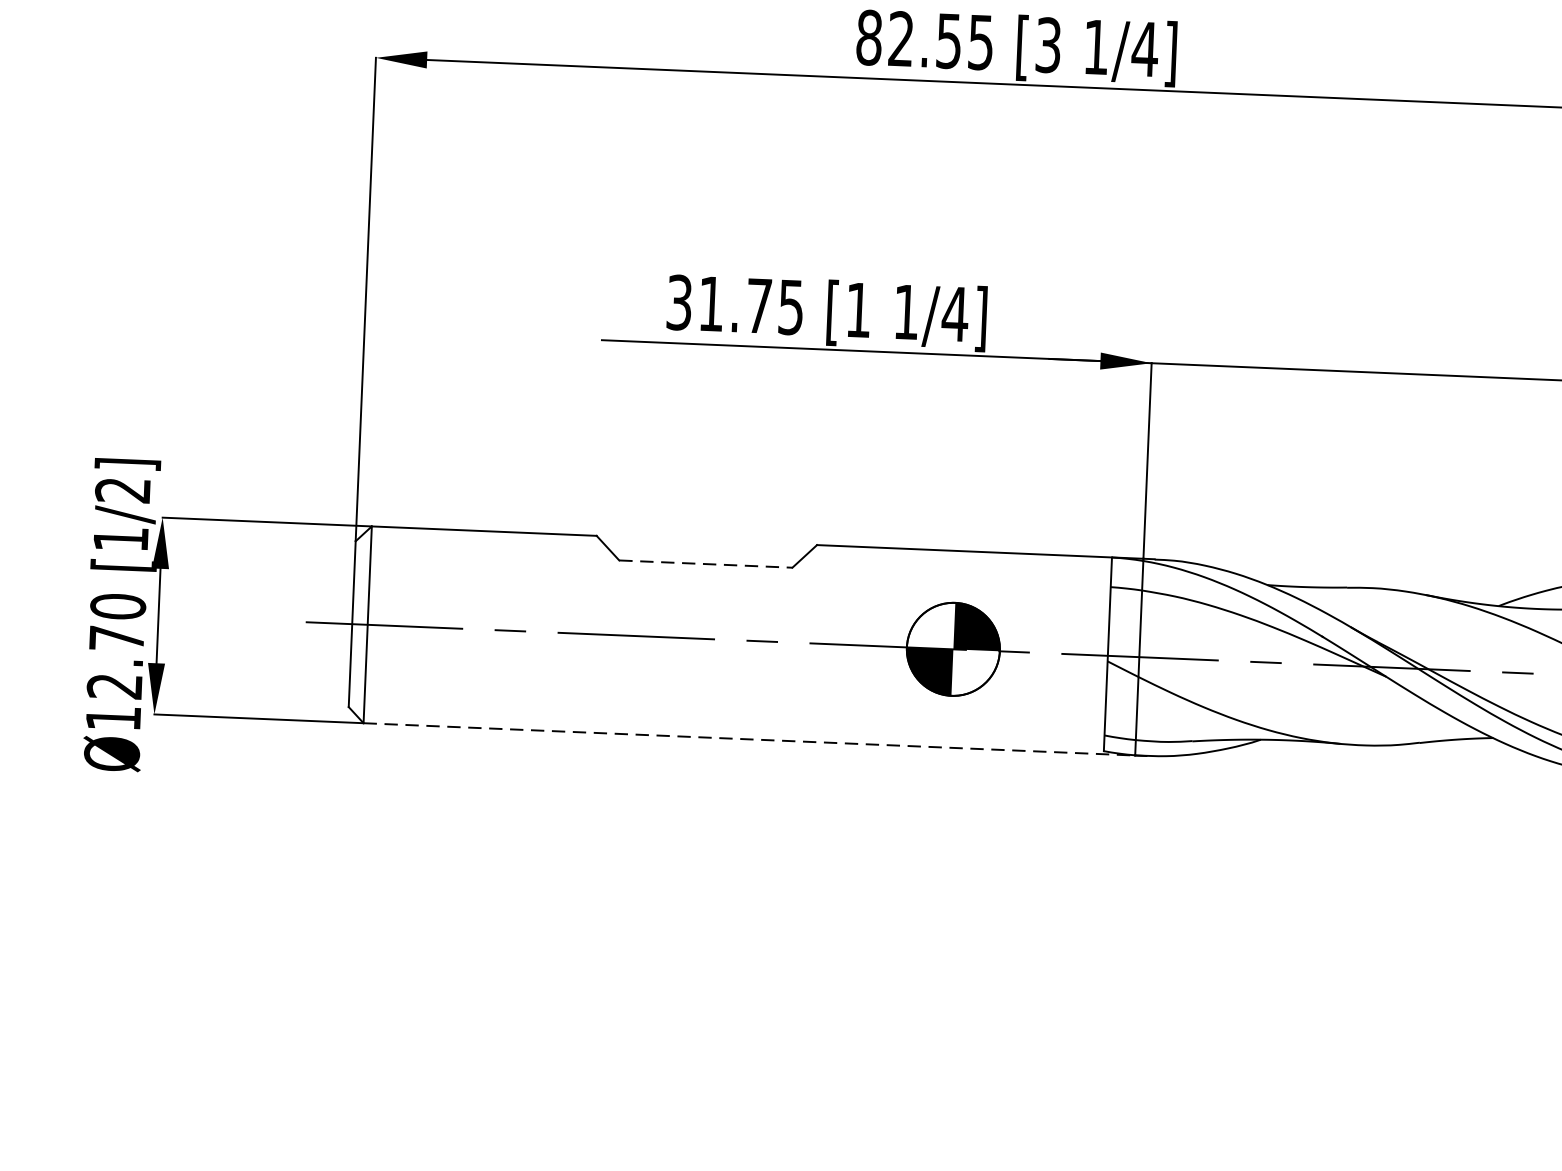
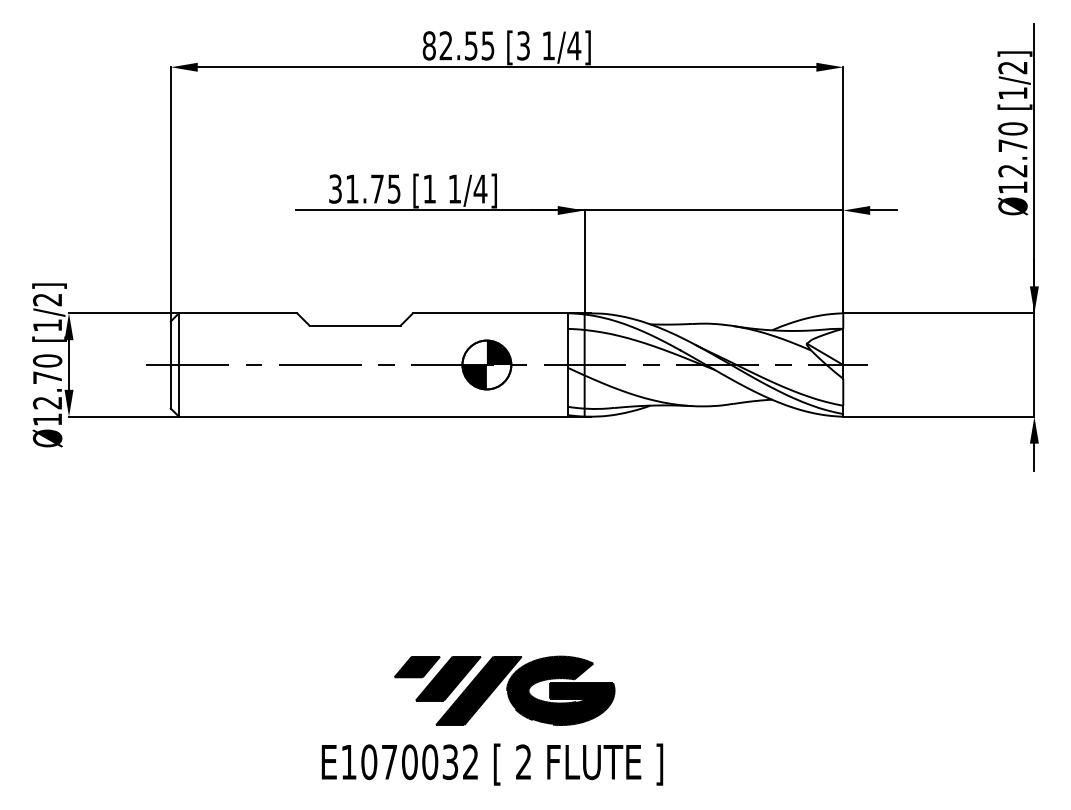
line: (706, 563) -> (355, 325), dashed -> solid
line: (748, 738) -> (381, 416), dashed -> solid

